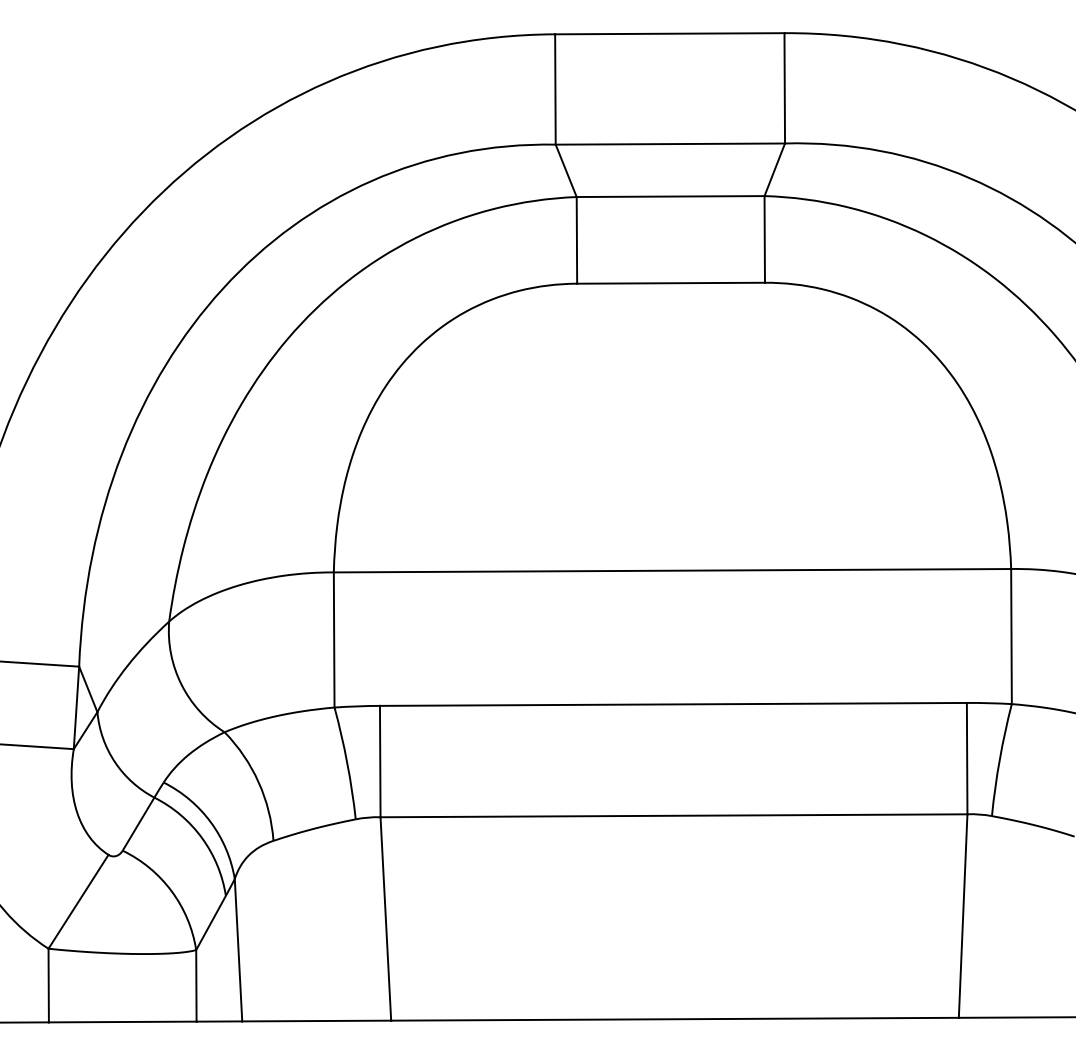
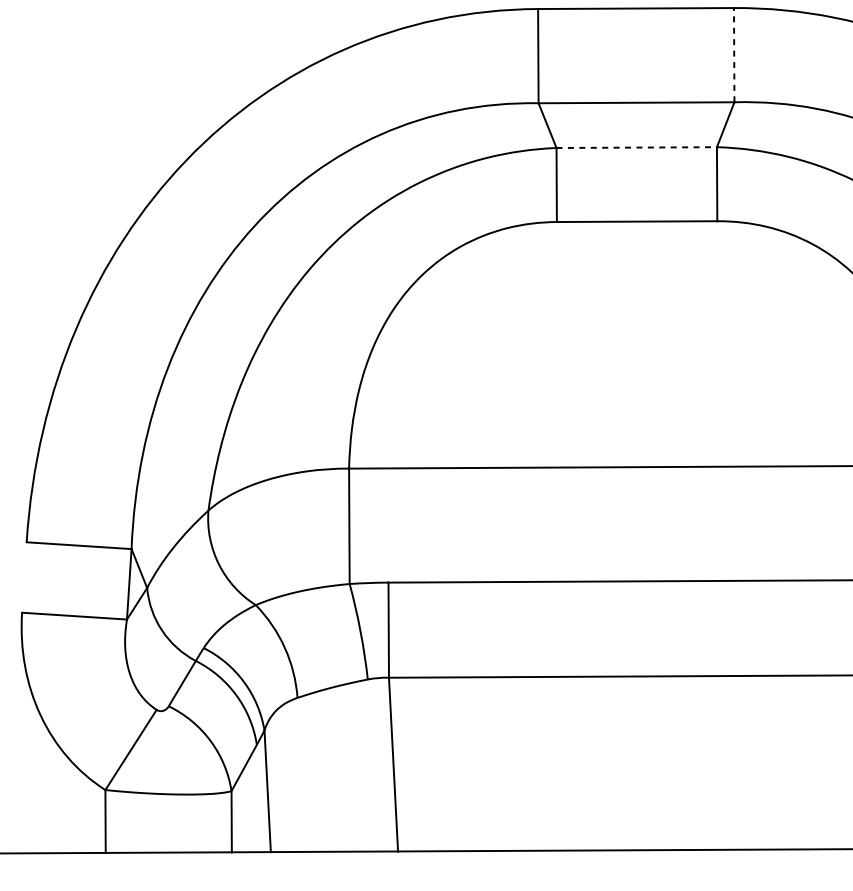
line: (784, 87) -> (734, 54), solid -> dashed
line: (670, 196) -> (636, 147), solid -> dashed

